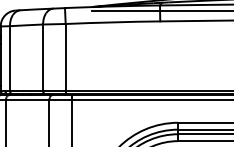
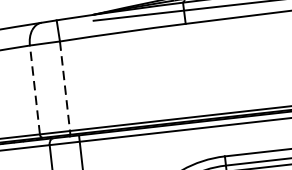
line: (43, 57) -> (35, 89), solid -> dashed
line: (65, 58) -> (64, 87), solid -> dashed

